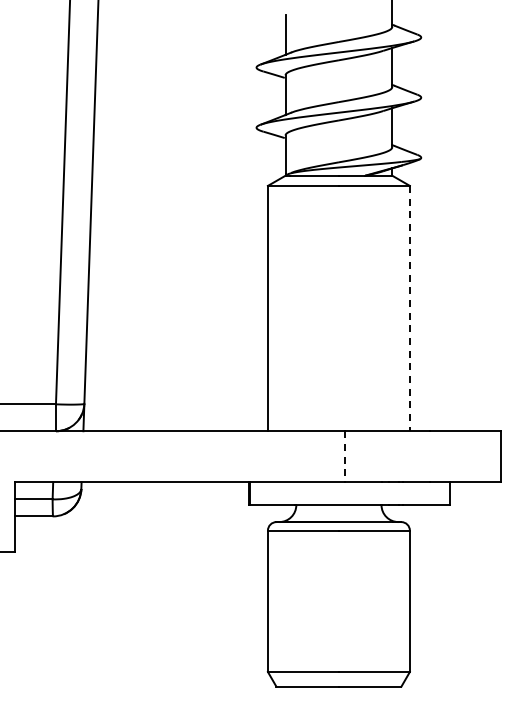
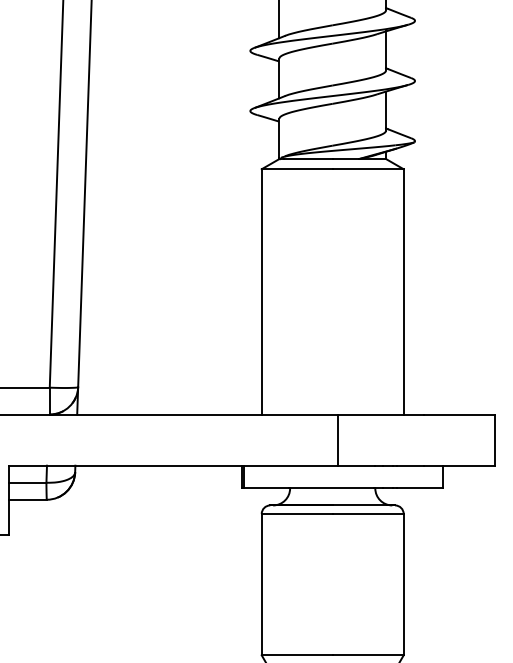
line: (409, 308) -> (403, 291), dashed -> solid
line: (344, 456) -> (338, 439), dashed -> solid

